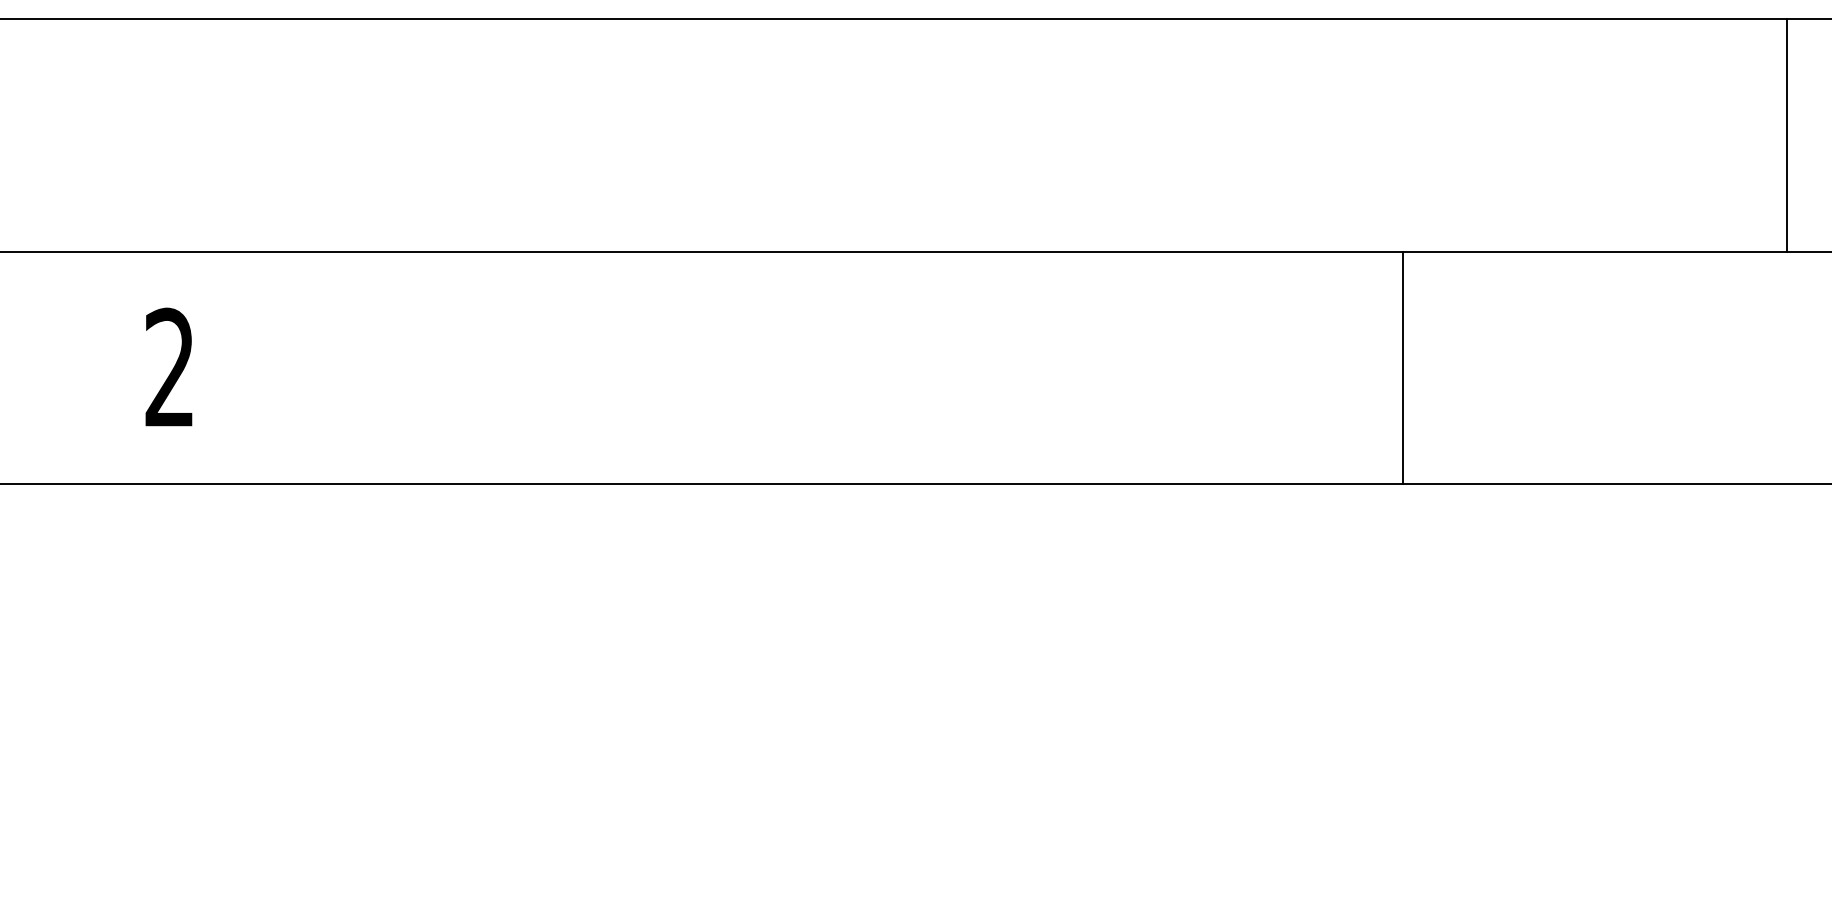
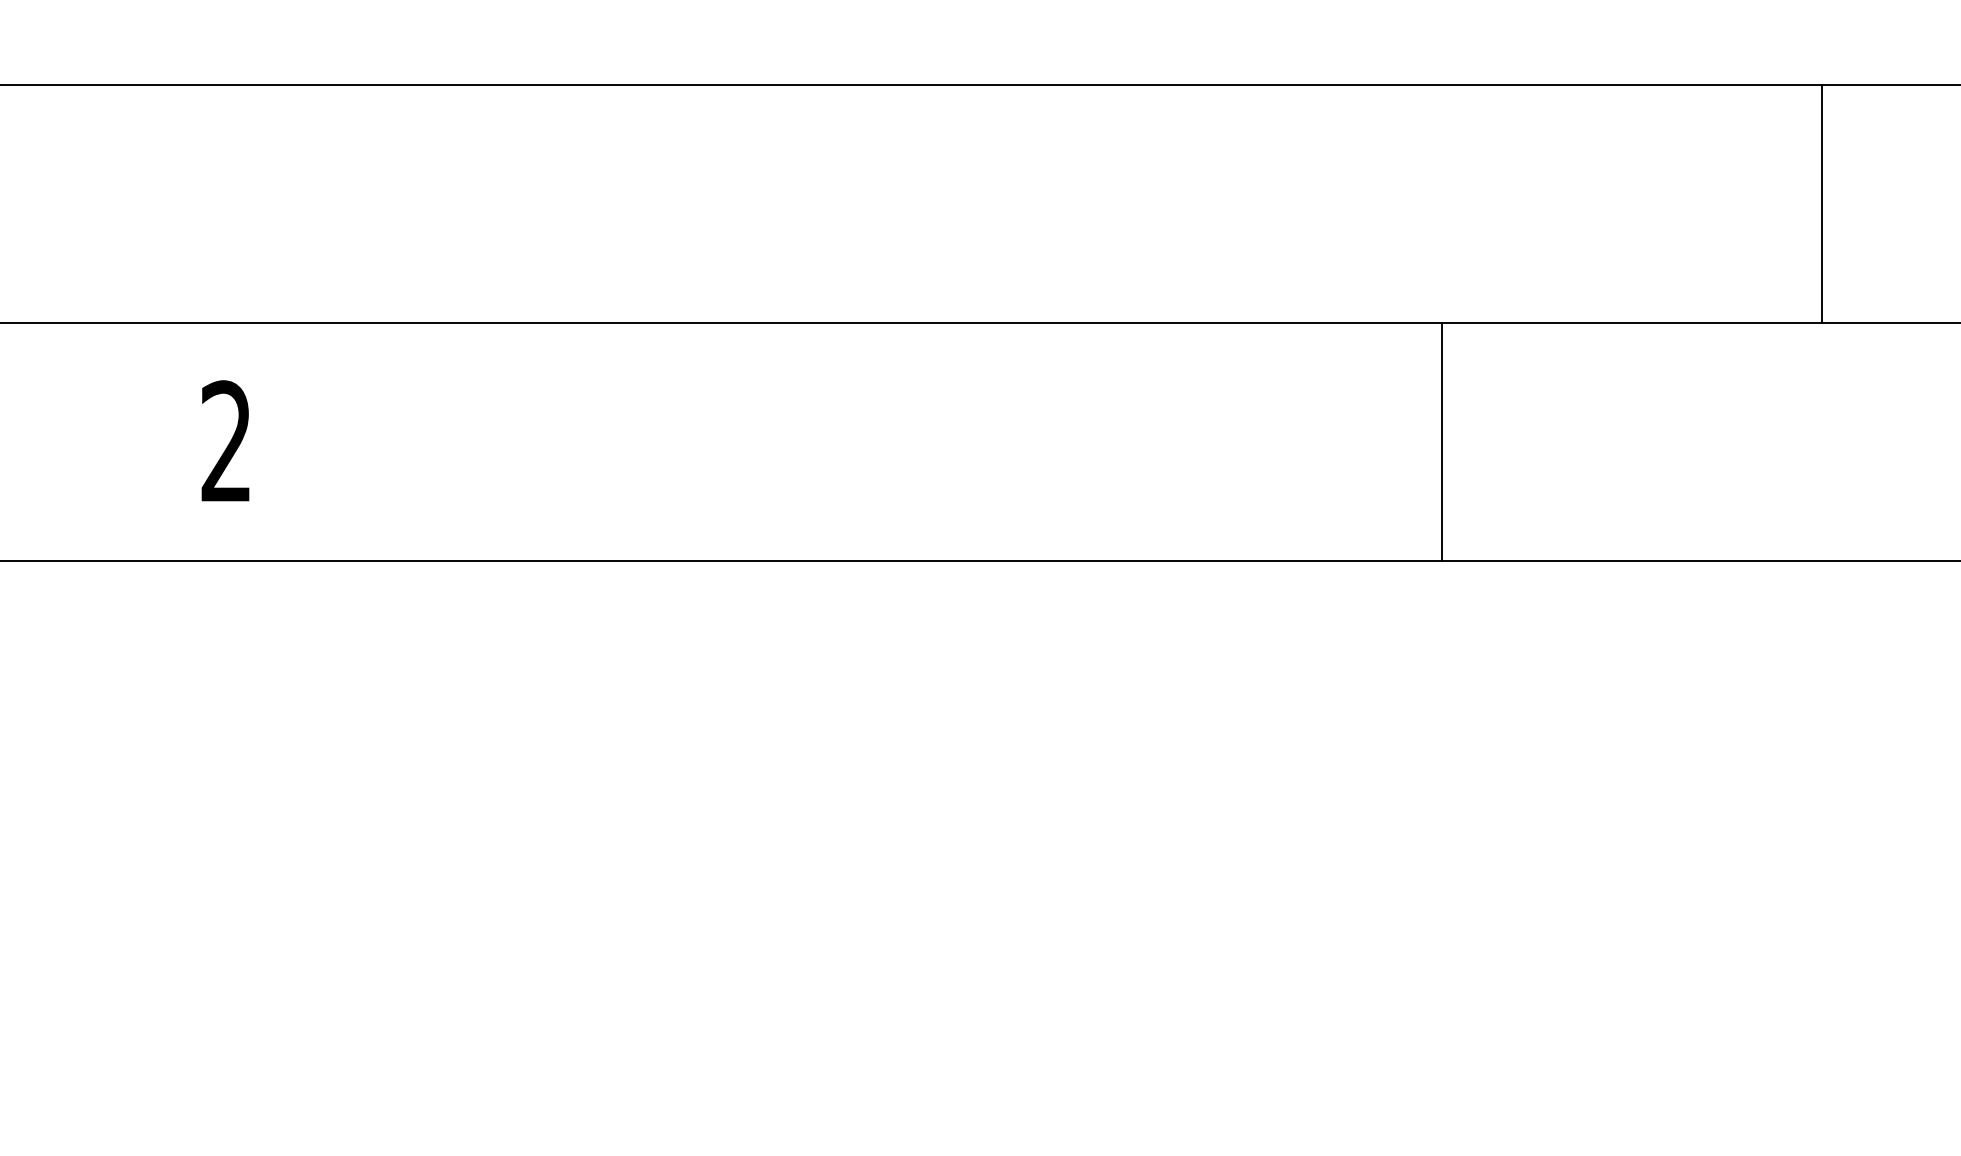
line: (1787, 134) -> (1822, 203), moved
line: (1403, 367) -> (1441, 441), moved

